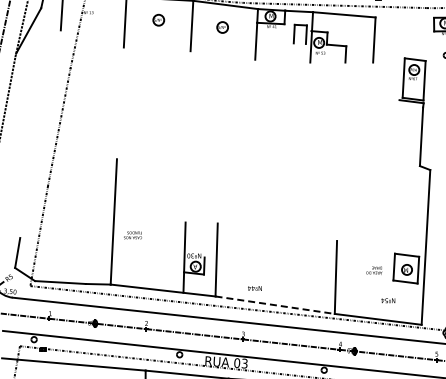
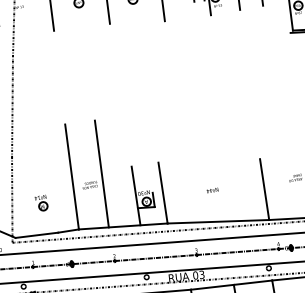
line: (149, 224) -> (102, 173), added
part: (72, 246) -> (41, 203), added
text: (254, 288) -> (212, 190), moved
line: (275, 305) -> (218, 221), dashed -> solid

